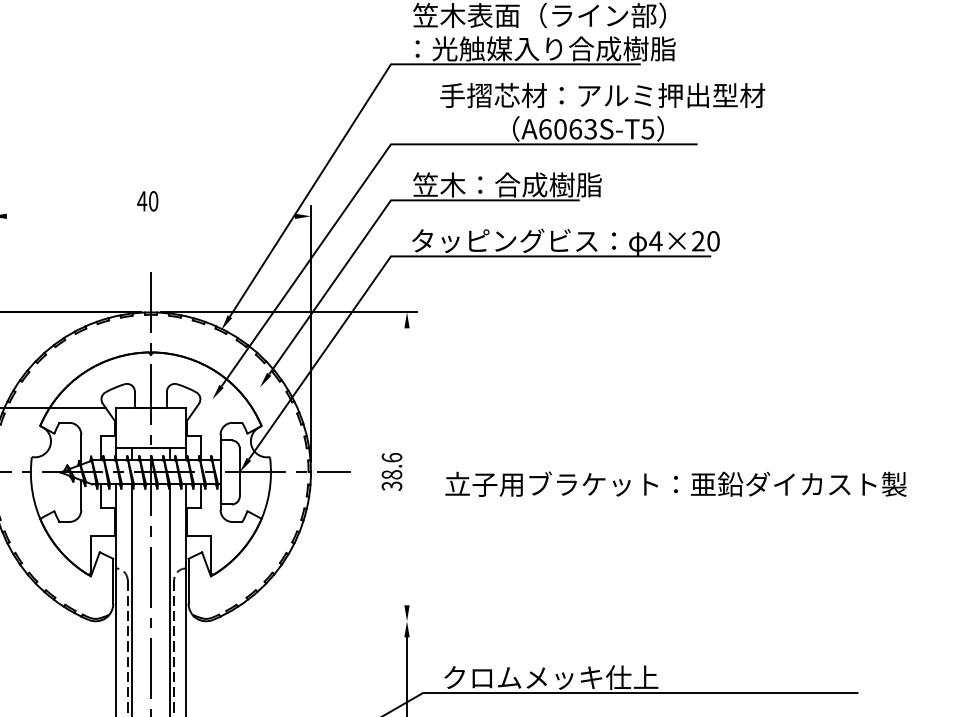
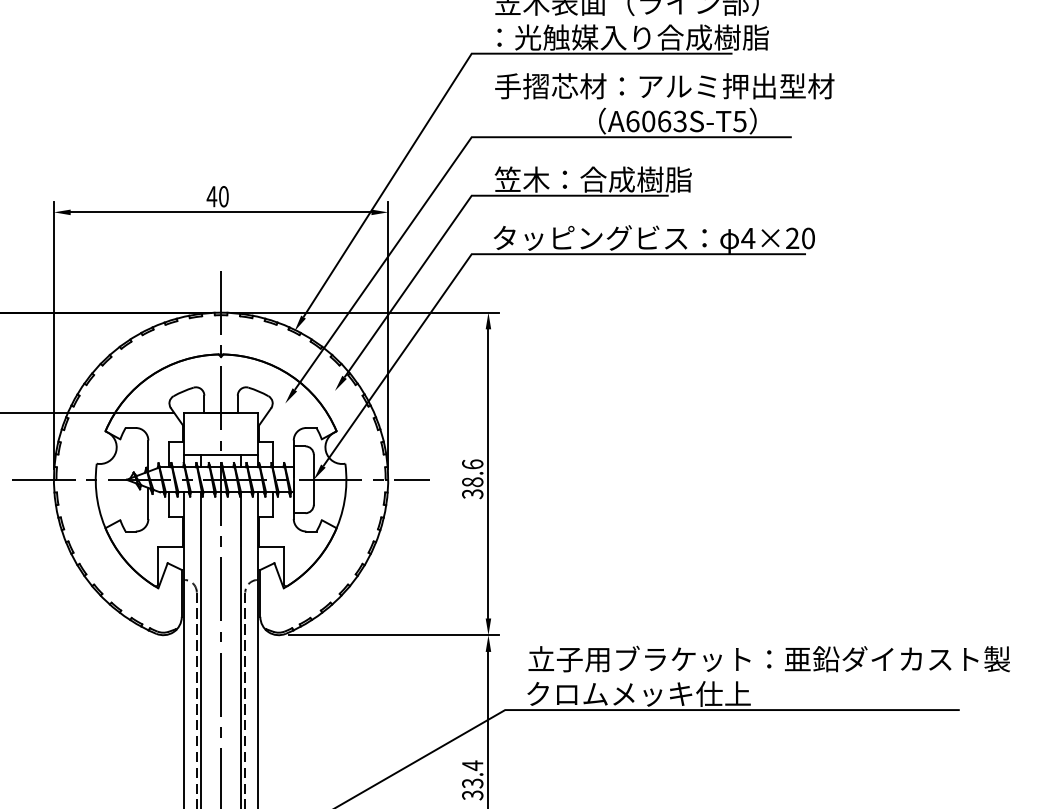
text: (602, 95) -> (664, 86), moved
line: (150, 216) -> (220, 212), added
line: (407, 466) -> (488, 473), added
text: (675, 483) -> (768, 658), moved
line: (316, 621) -> (393, 635), added

